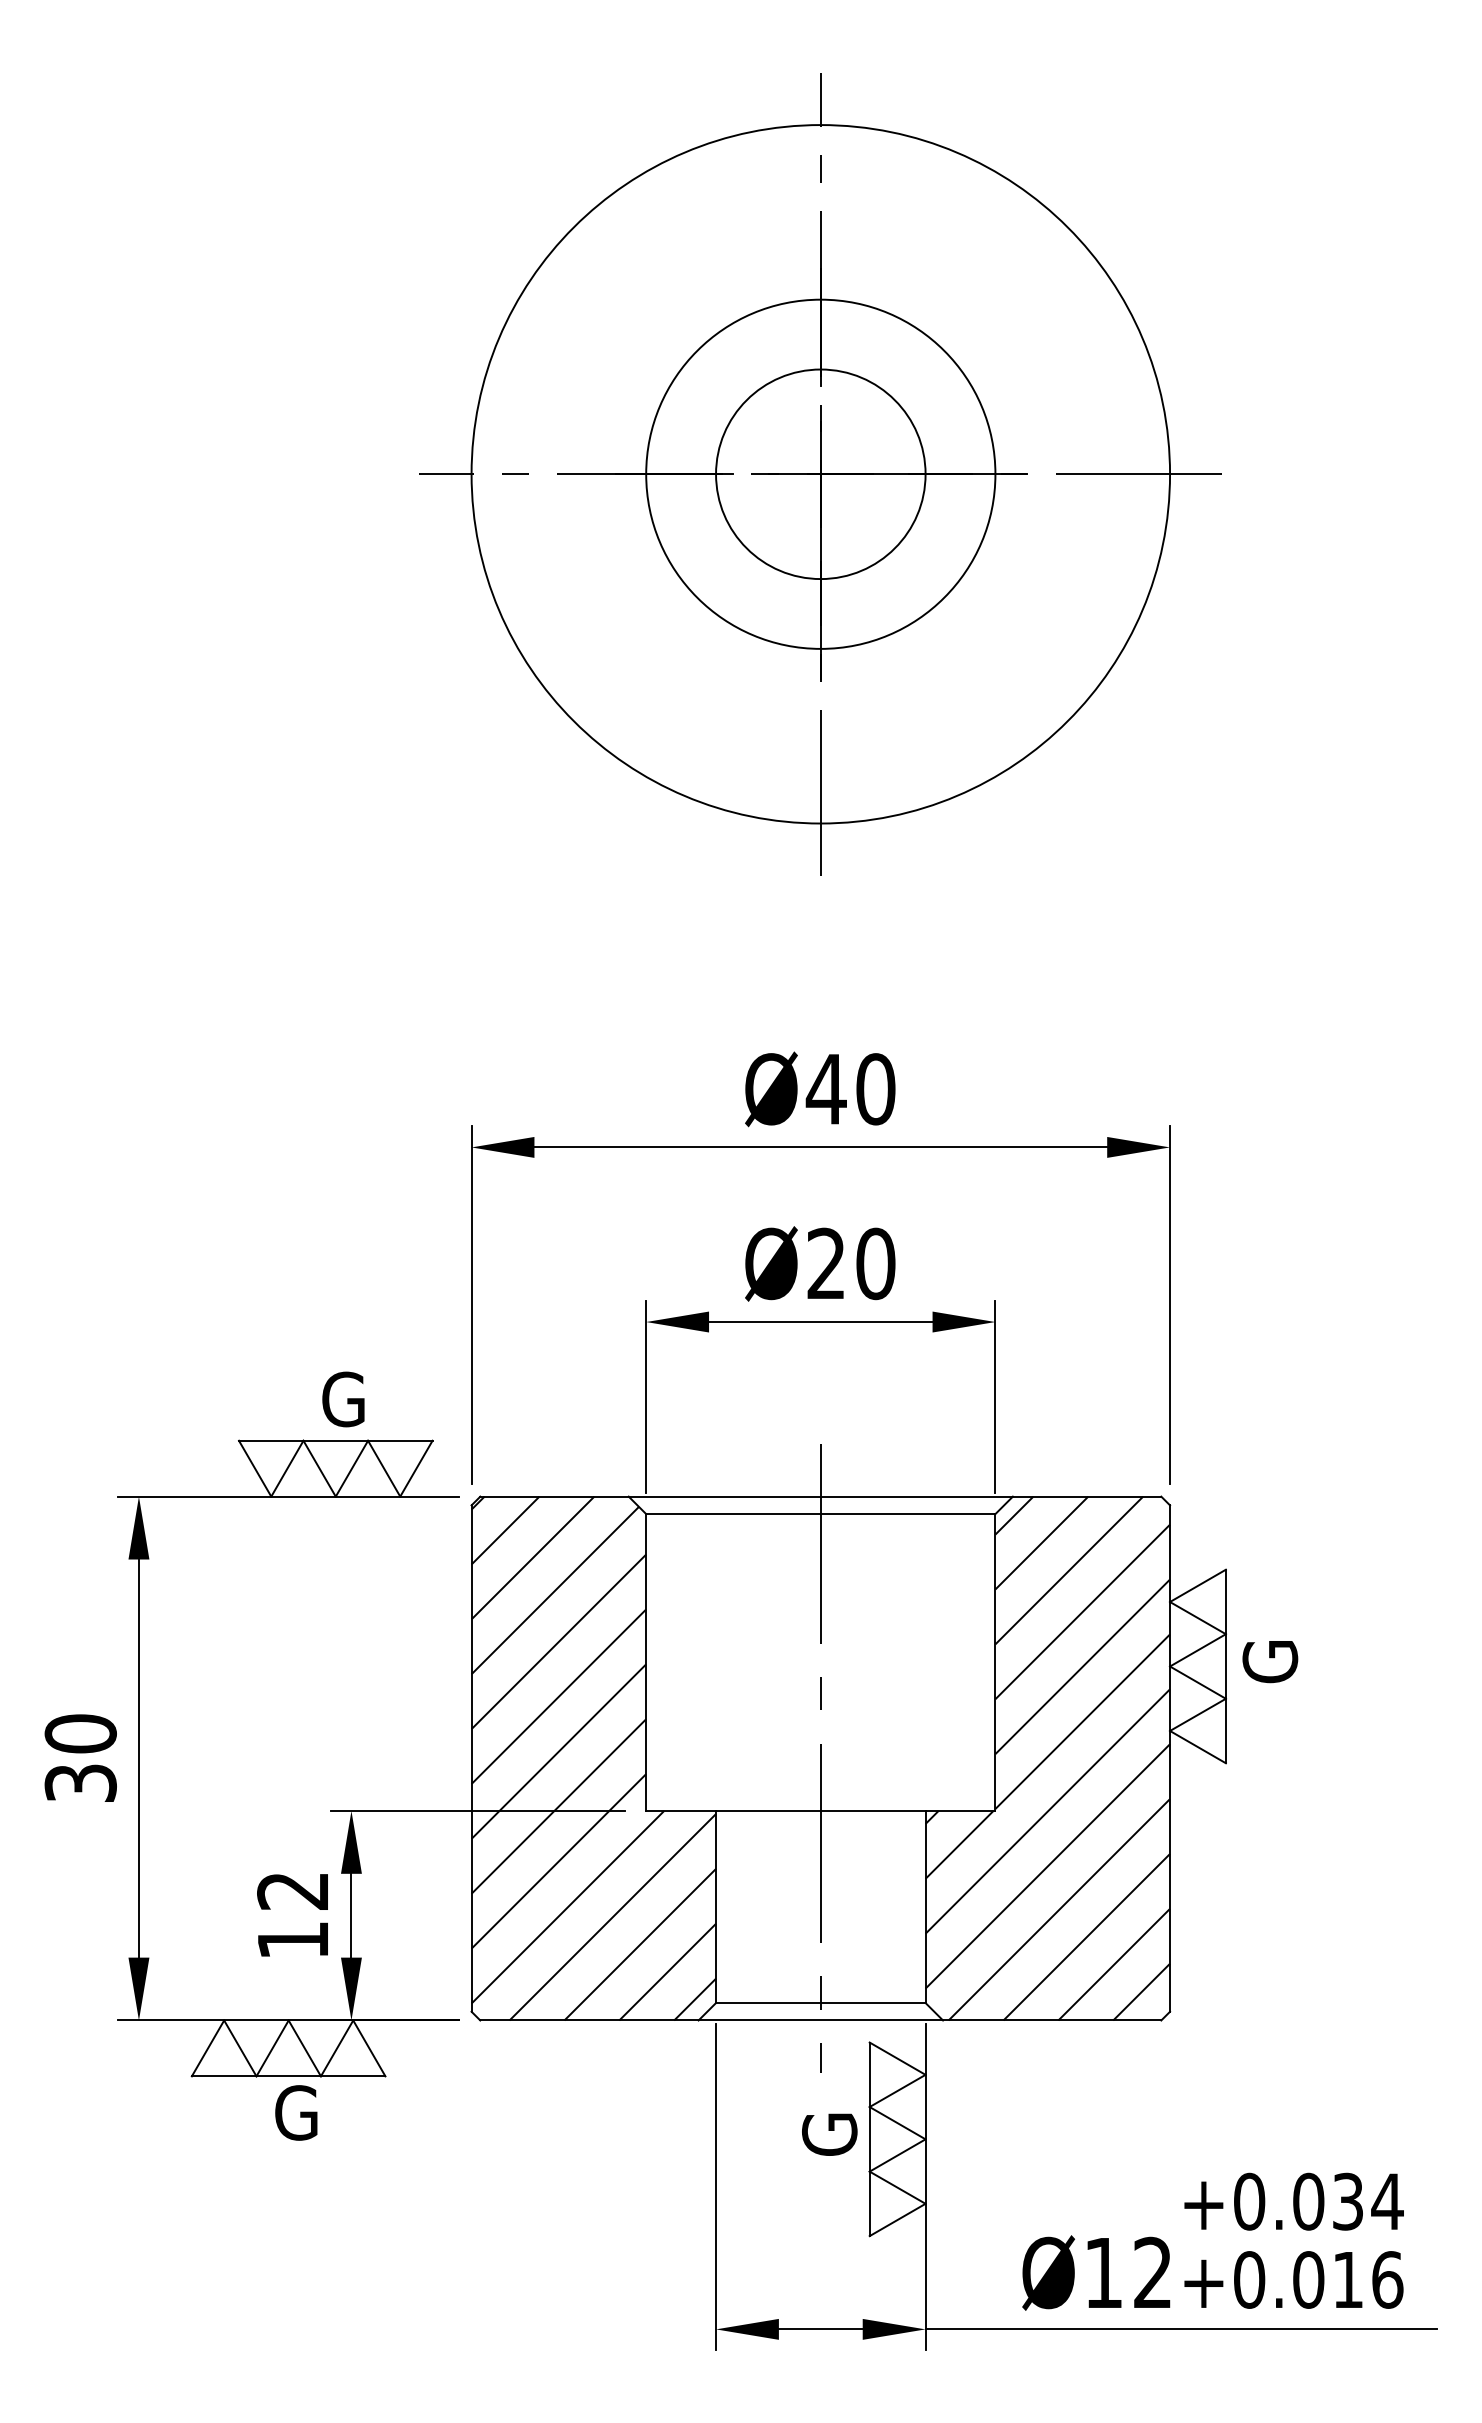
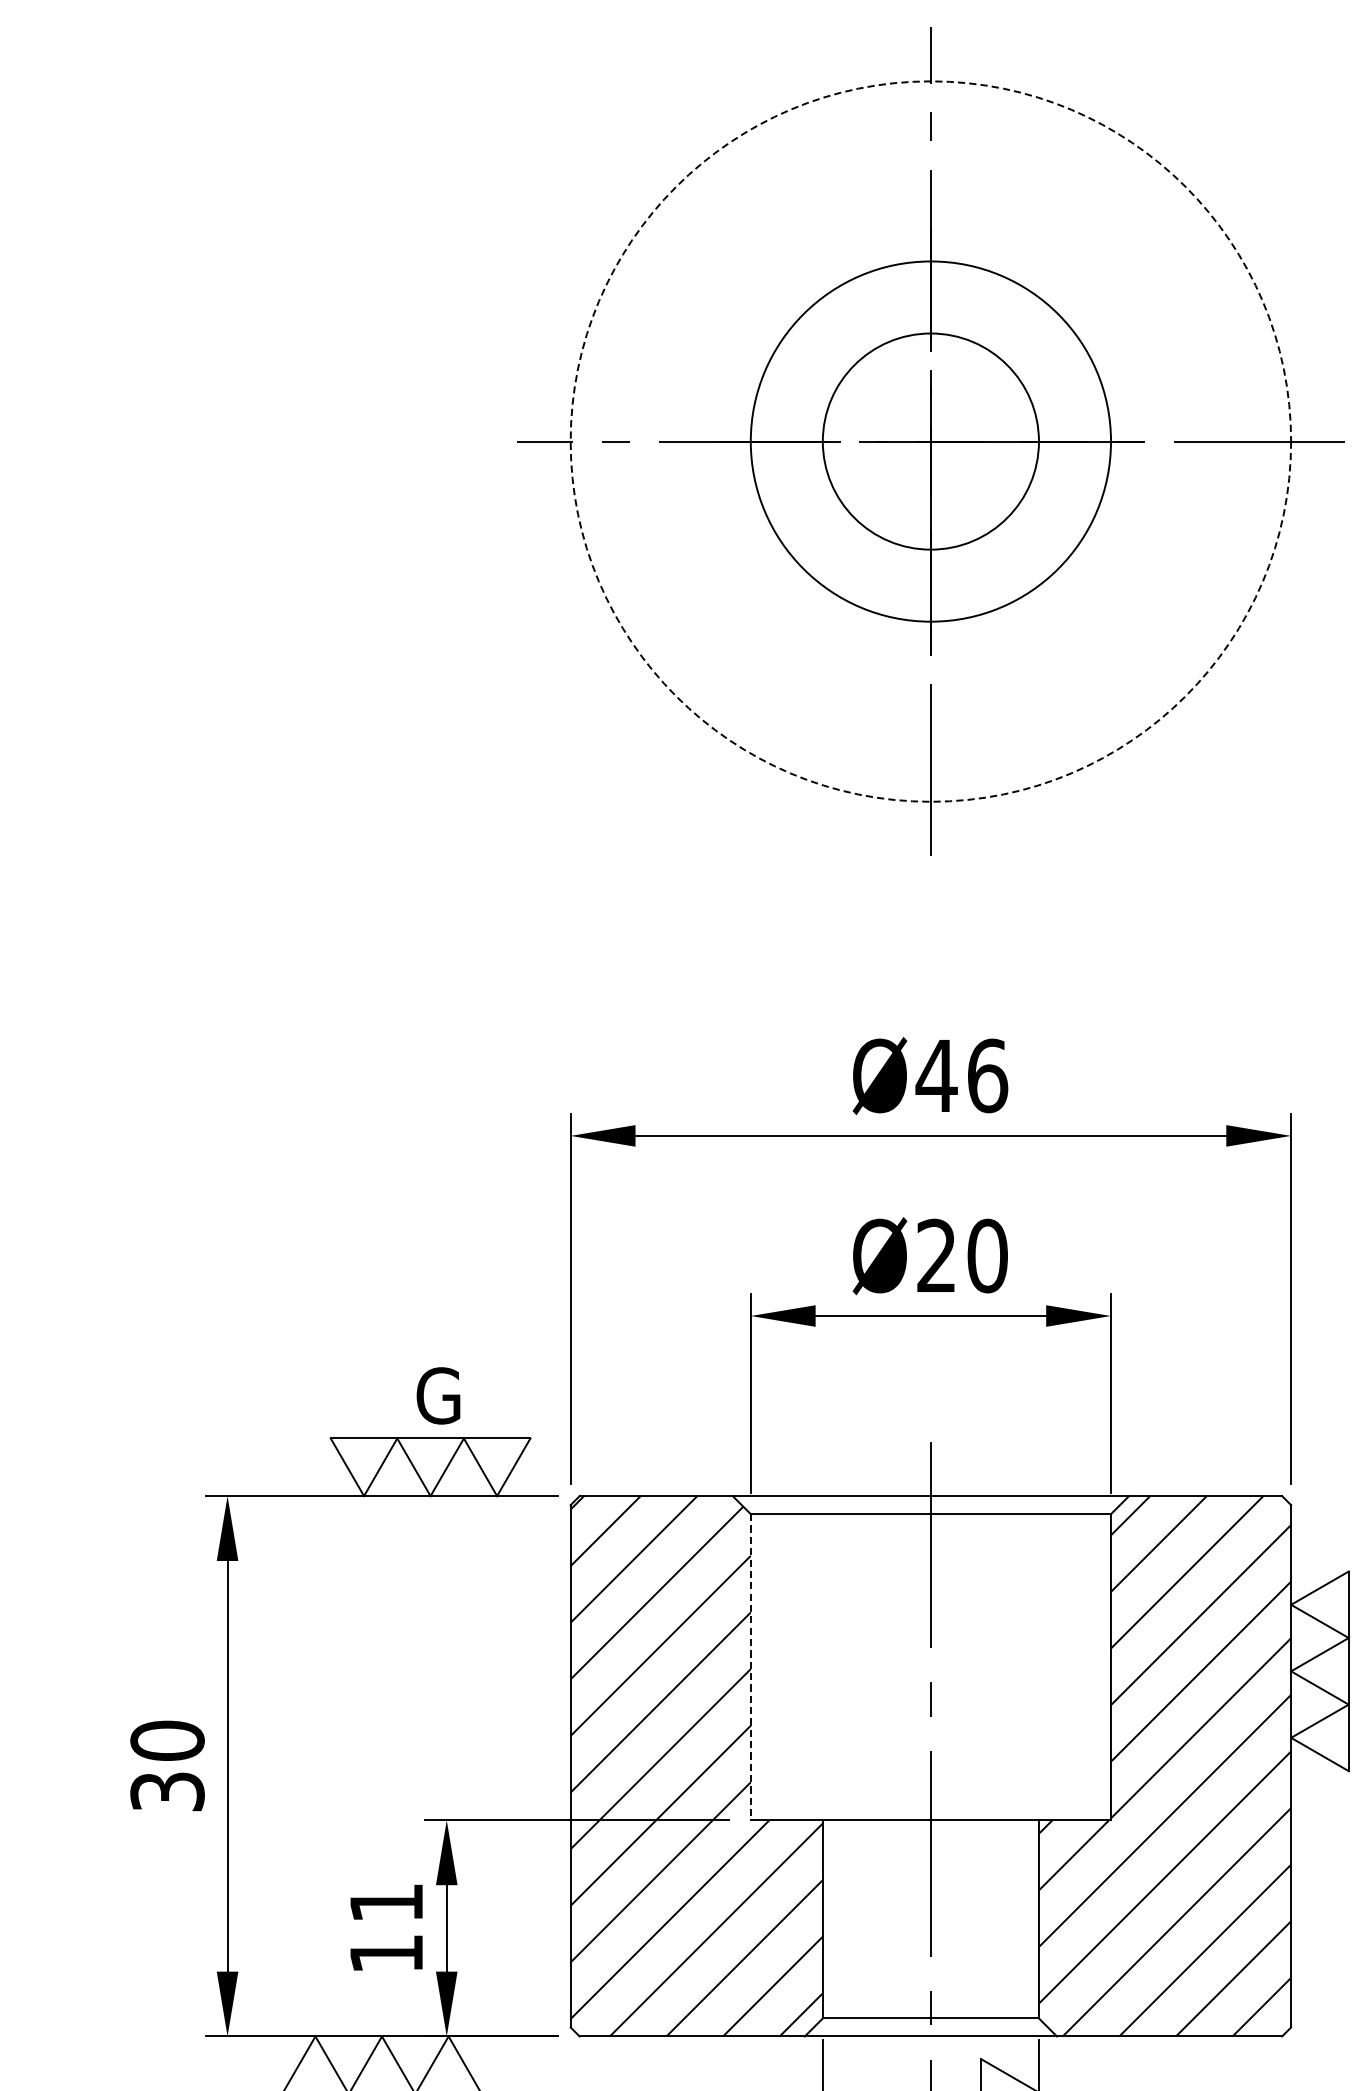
circle: (820, 474) -> (930, 441), solid -> dashed
text: (875, 1089) -> (987, 1076), Ø40 -> Ø46
line: (646, 1663) -> (751, 1668), solid -> dashed
text: (292, 1891) -> (385, 1903), 12 -> 11

